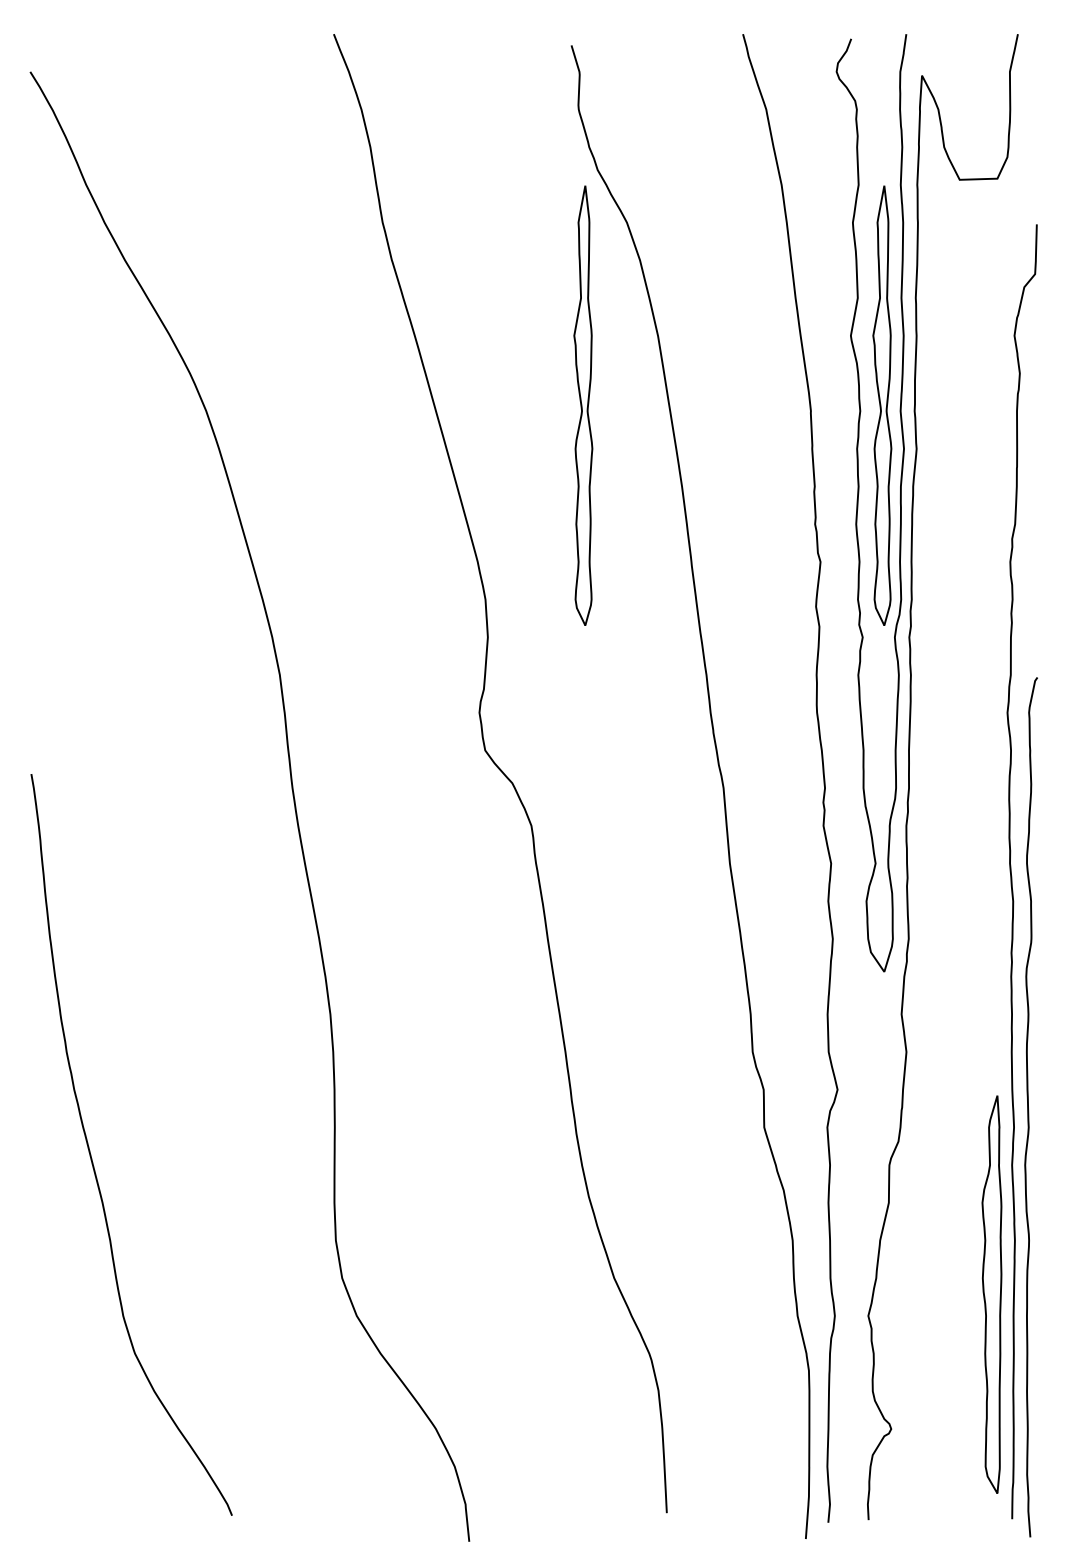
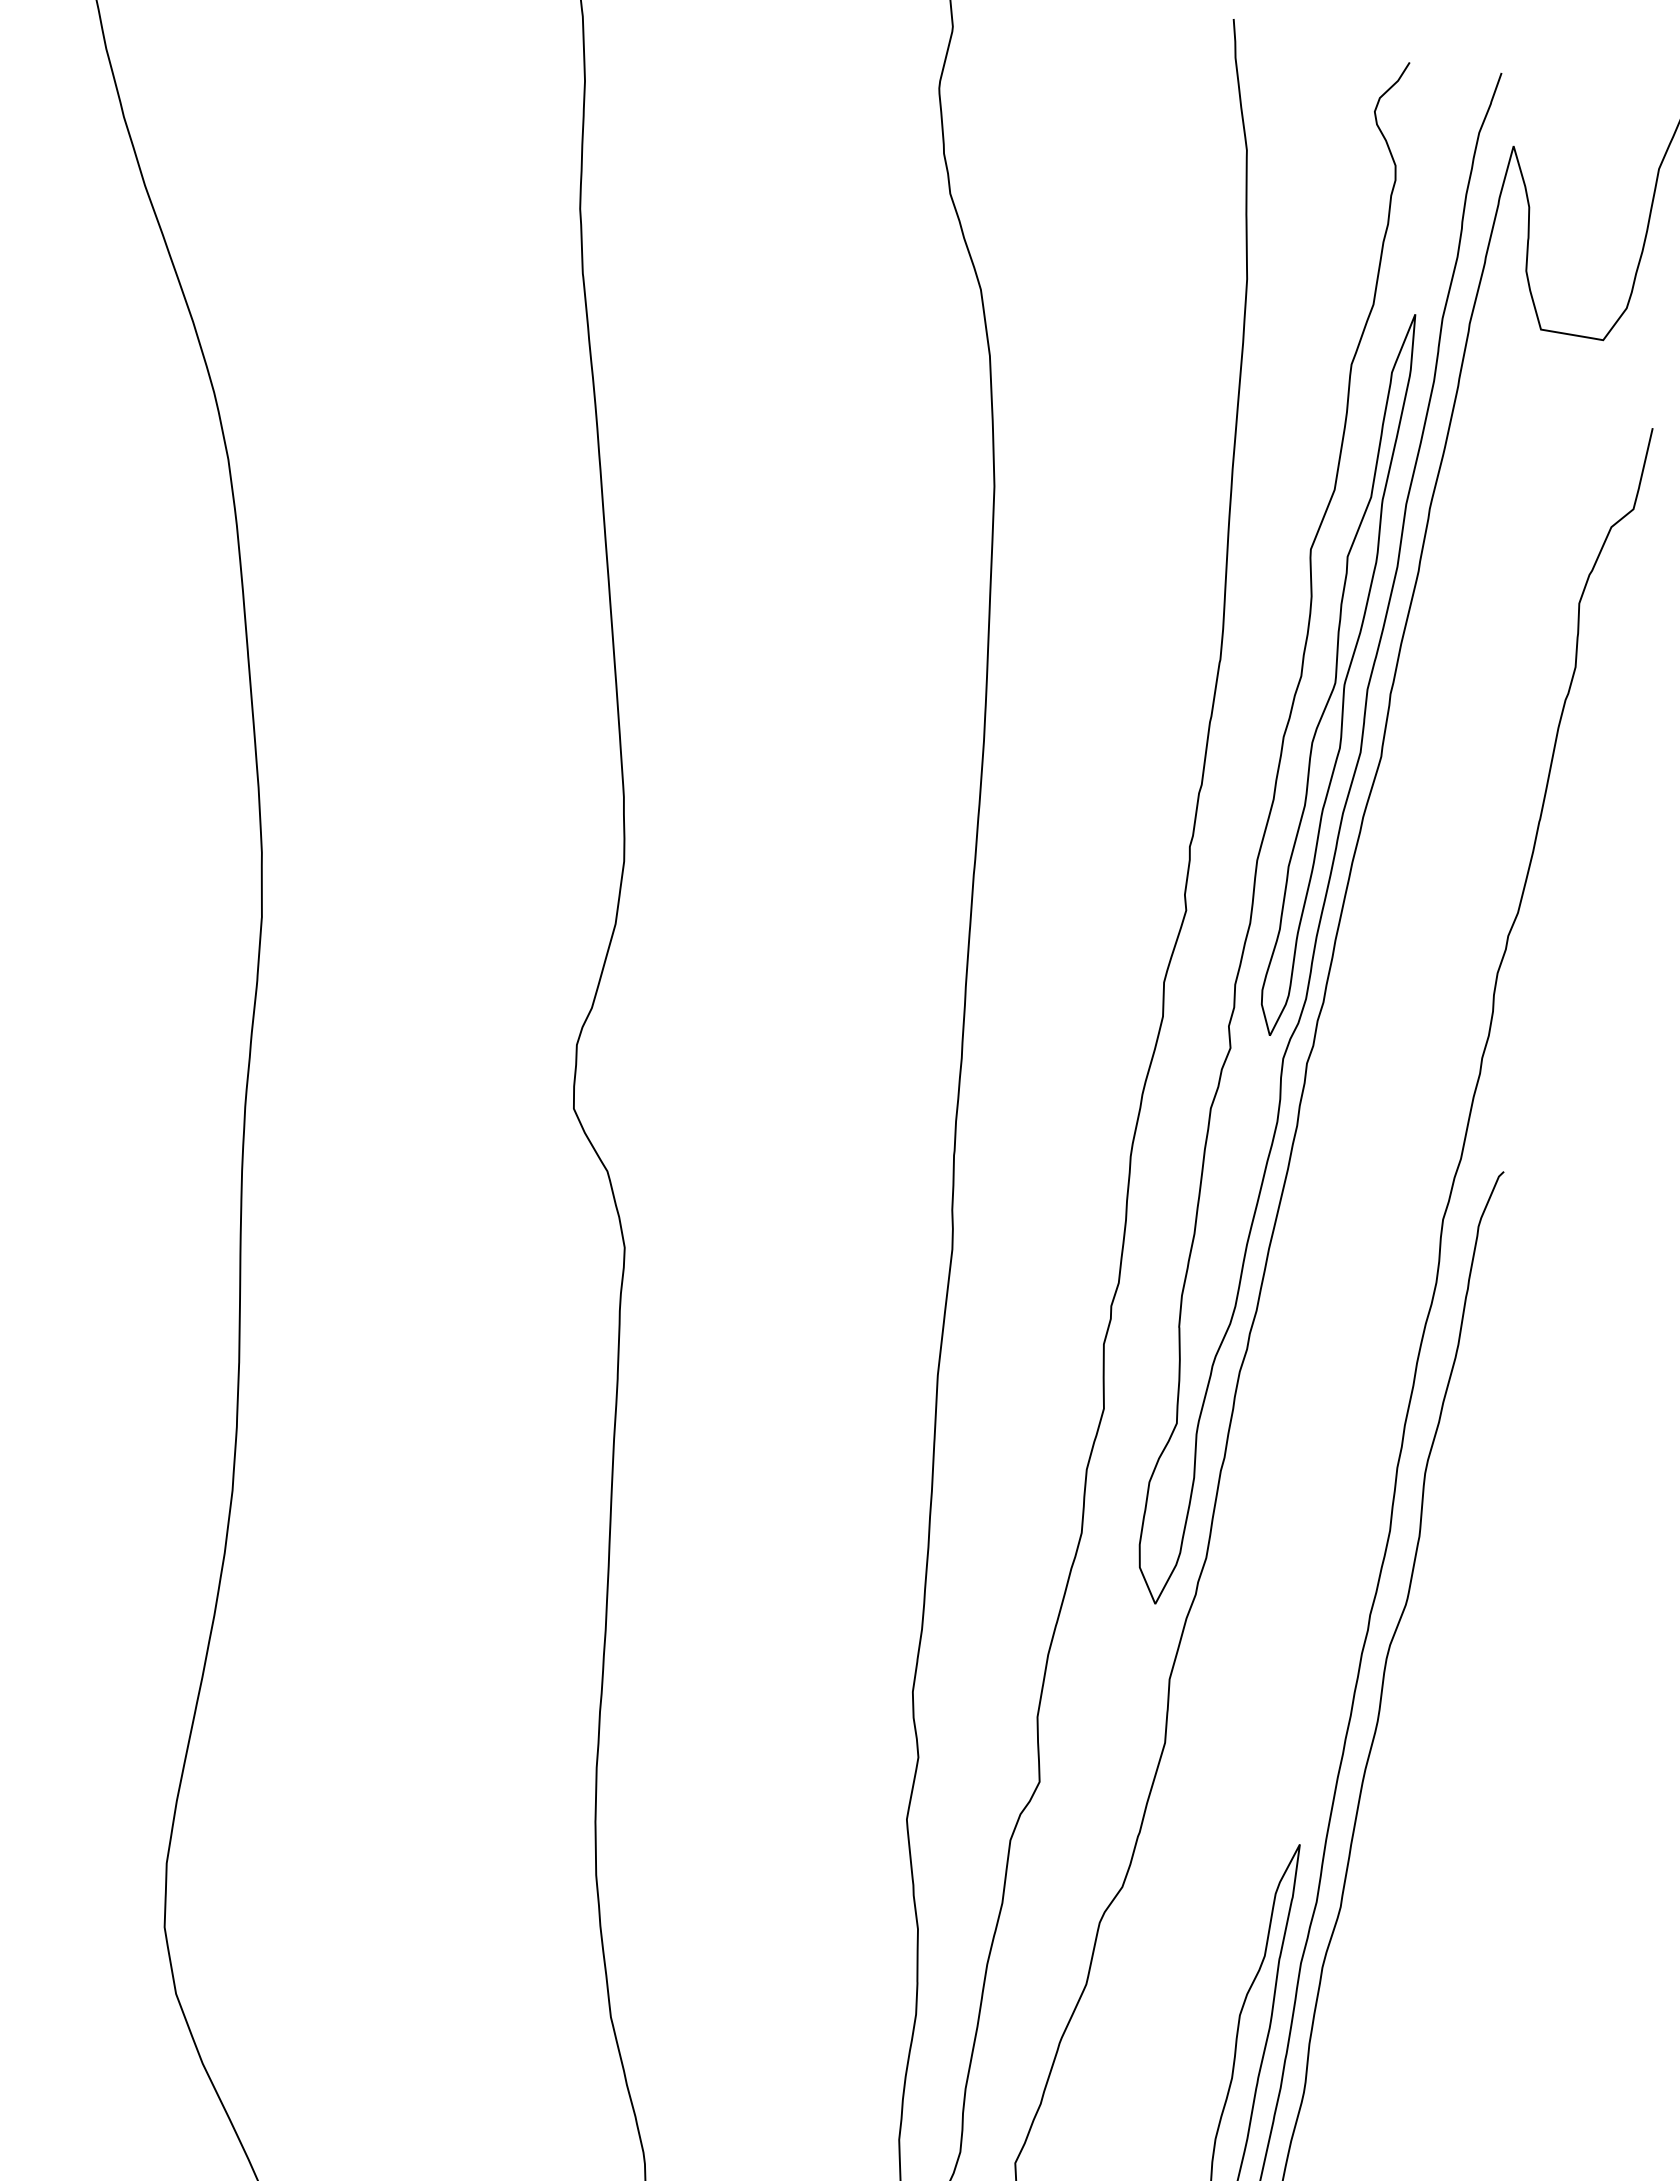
part: (583, 405) -> (849, 575), removed

